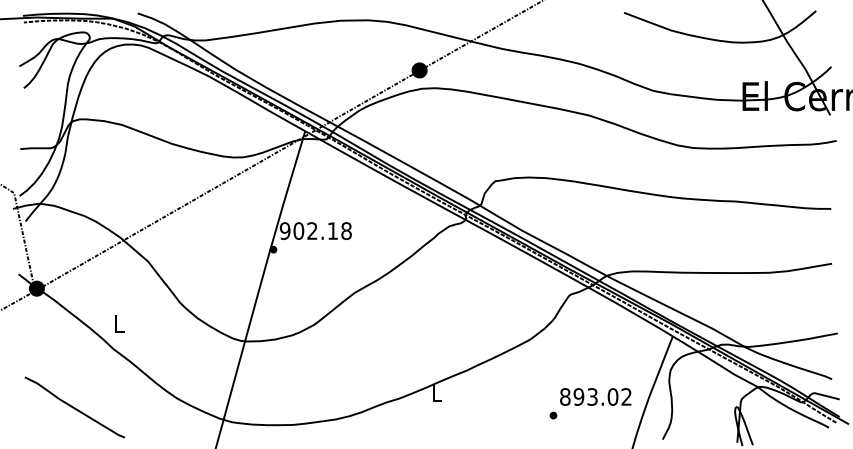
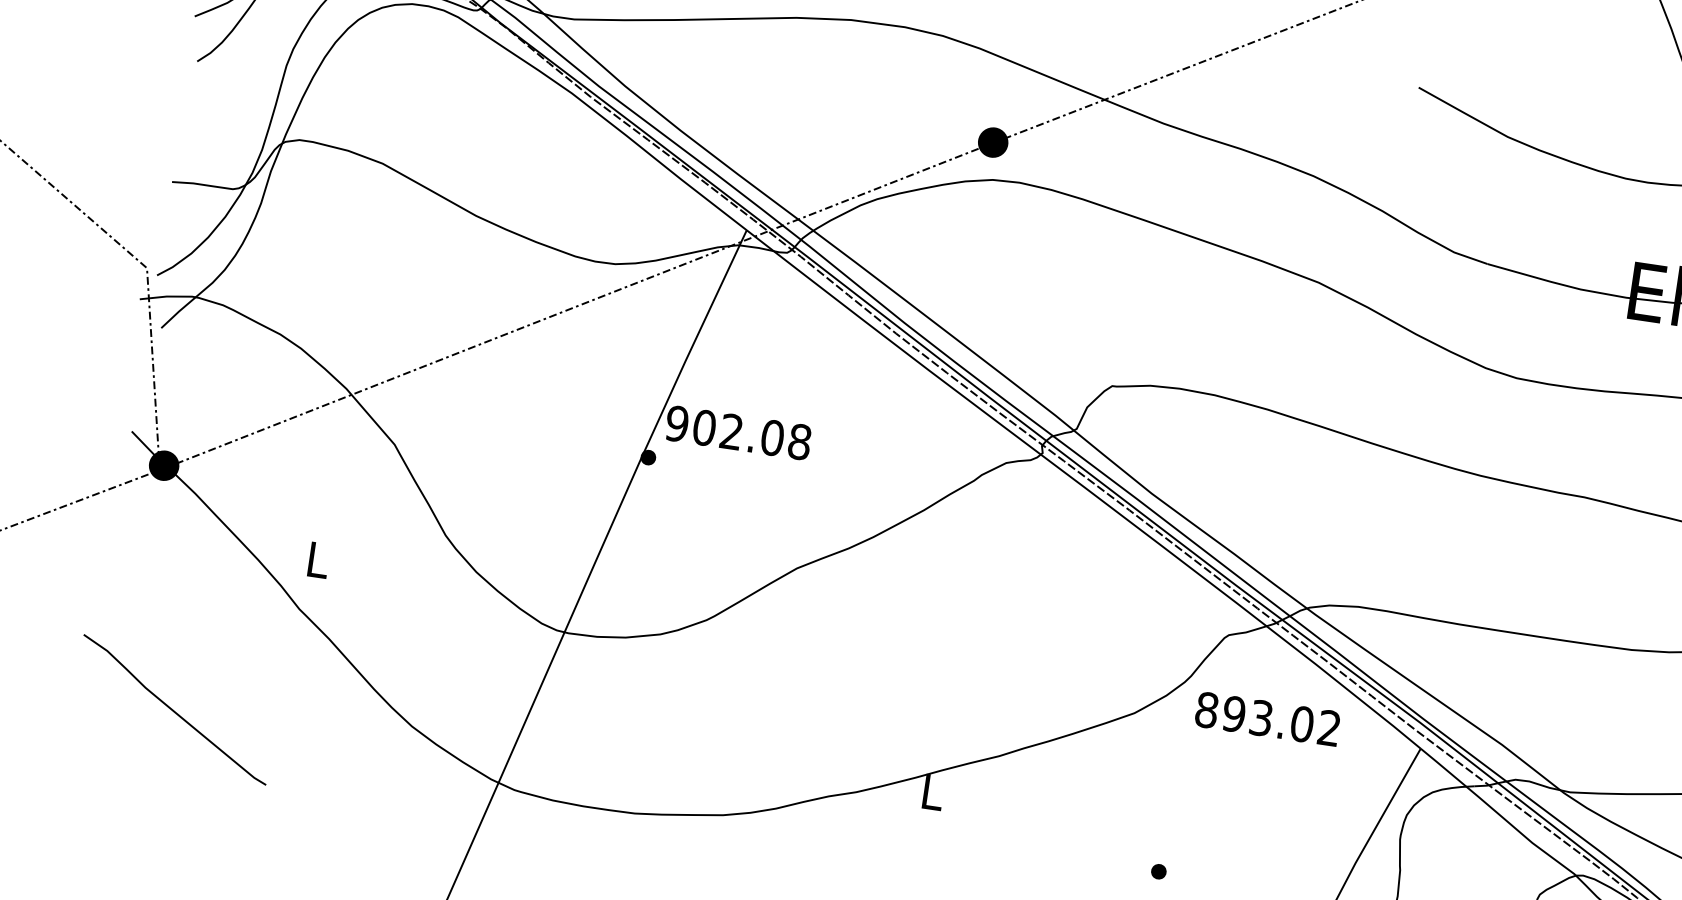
text: (332, 230) -> (771, 436), 902.18 -> 902.08
text: (595, 396) -> (1267, 718), moved
curve: (74, 407) -> (174, 709), moved

